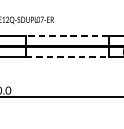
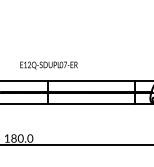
line: (67, 35) -> (91, 81), dashed -> solid
line: (68, 56) -> (92, 103), dashed -> solid

